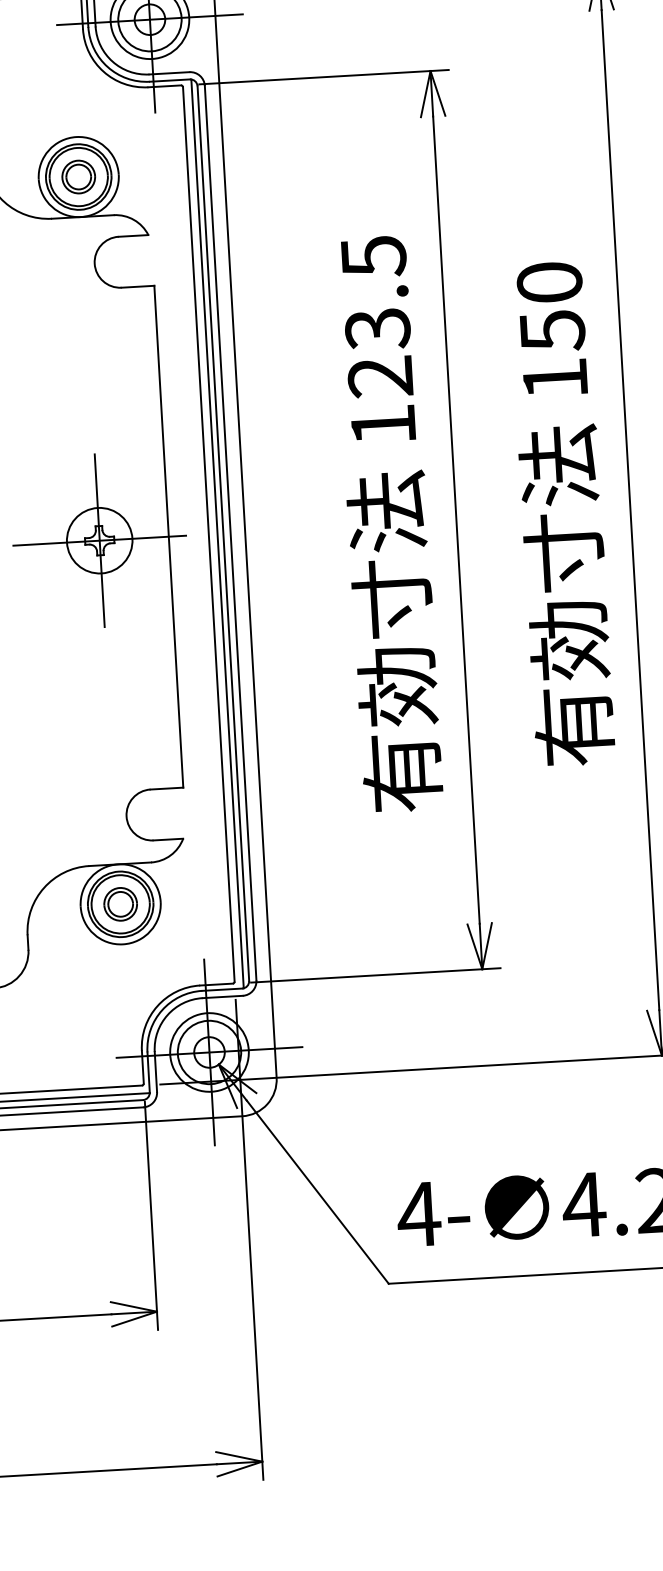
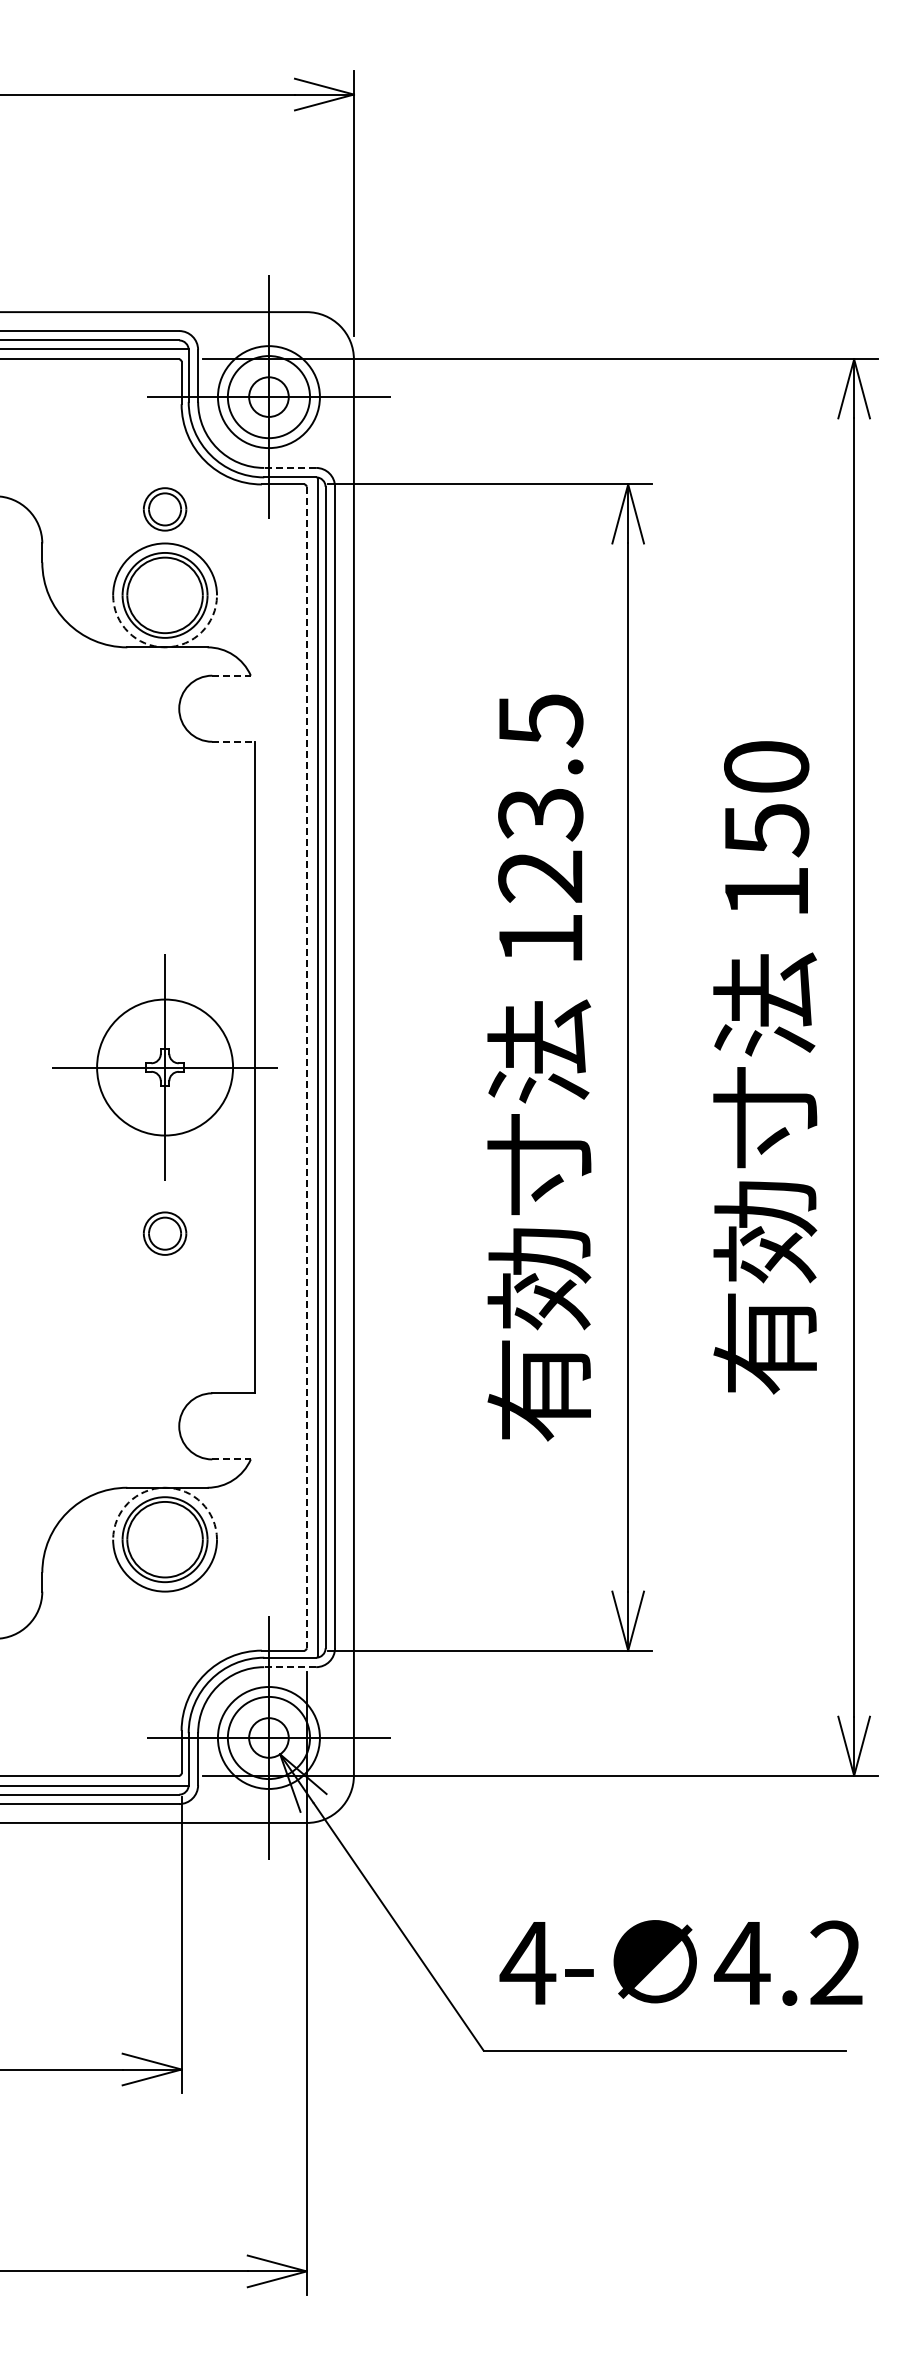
line: (169, 72) -> (290, 467), solid -> dashed
part: (79, 177) -> (165, 509), moved
arc: (81, 217) -> (165, 647), solid -> dashed
line: (134, 235) -> (232, 675), solid -> dashed
line: (138, 286) -> (234, 741), solid -> dashed
line: (208, 534) -> (306, 1067), solid -> dashed
circle: (99, 540) -> (164, 1067), size x1.6
line: (169, 839) -> (232, 1459), solid -> dashed
arc: (118, 864) -> (165, 1487), solid -> dashed
part: (121, 904) -> (165, 1233), moved
line: (222, 997) -> (290, 1667), solid -> dashed

